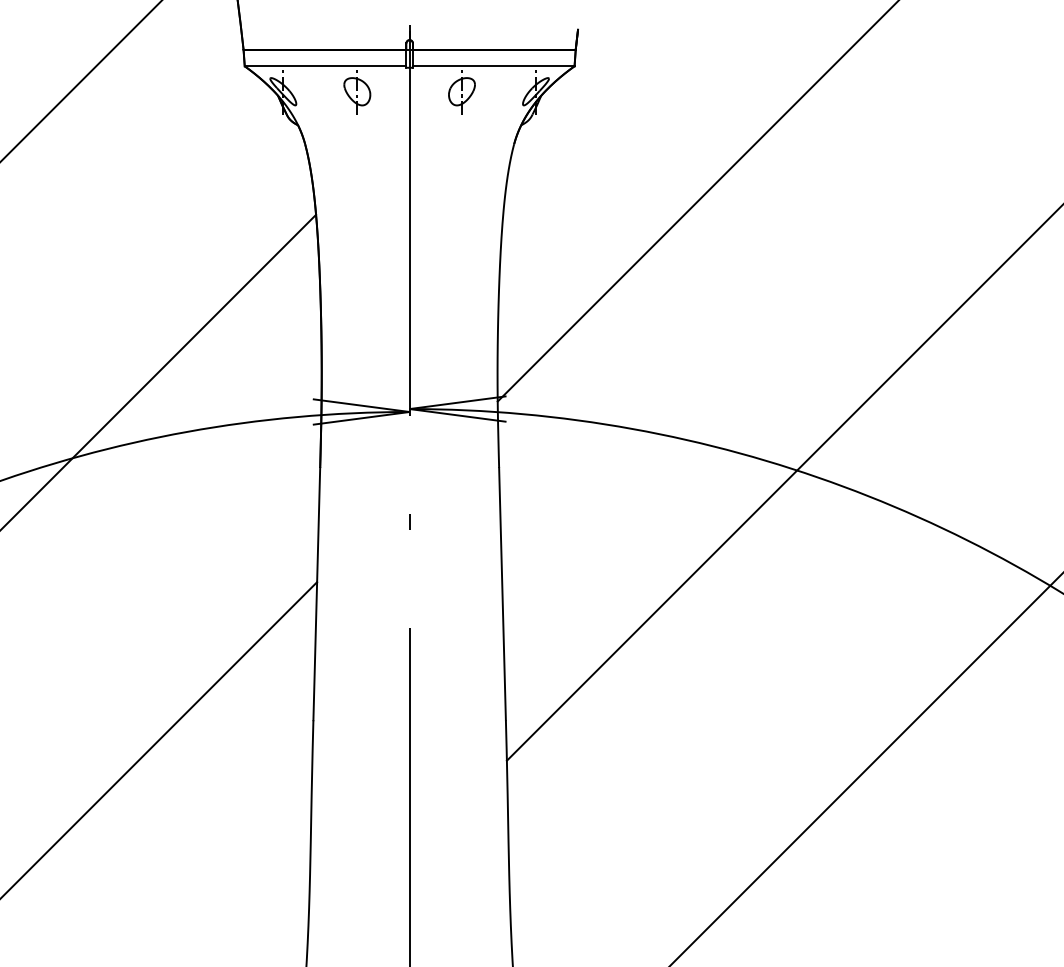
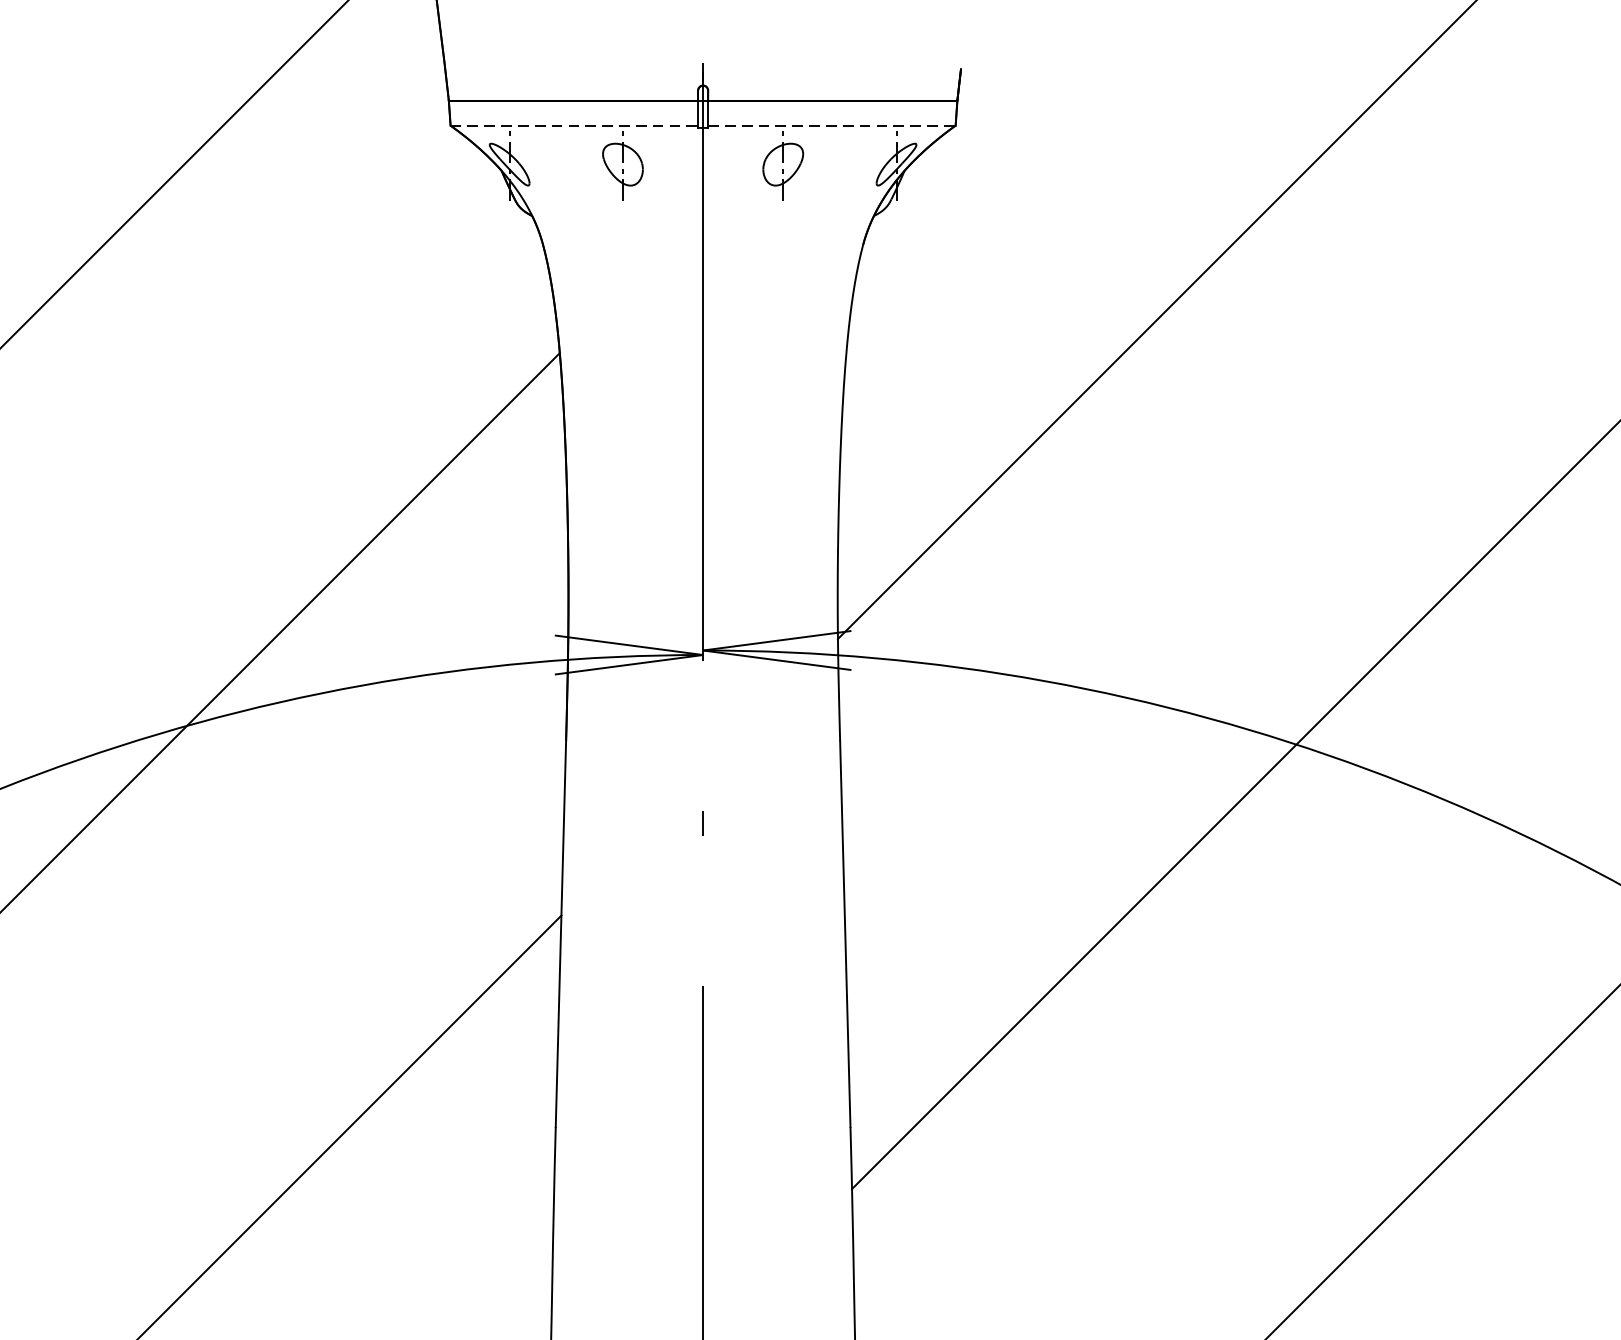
line: (325, 66) -> (574, 125), solid -> dashed
line: (493, 66) -> (831, 125), solid -> dashed

